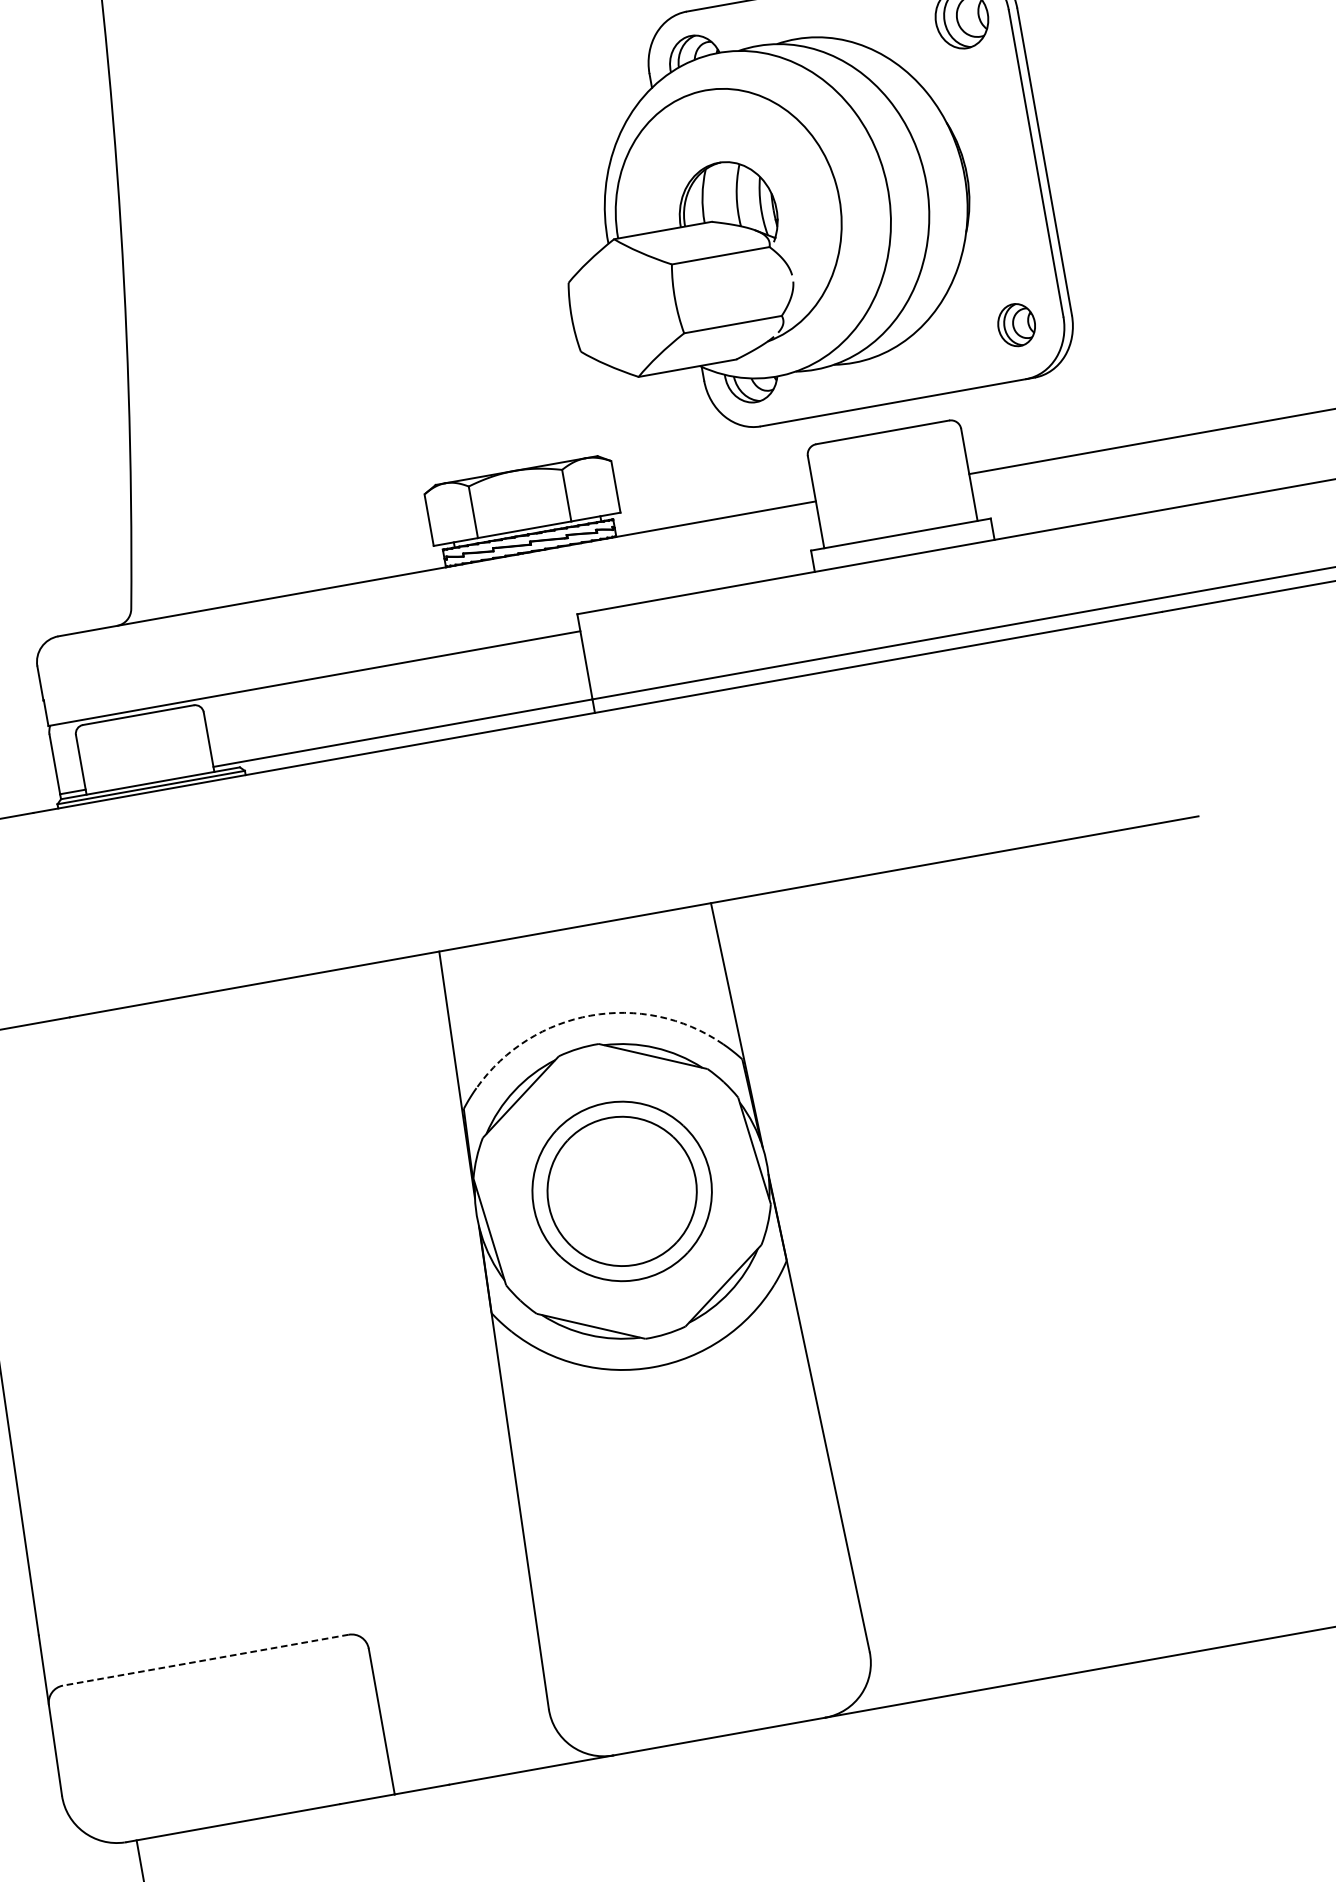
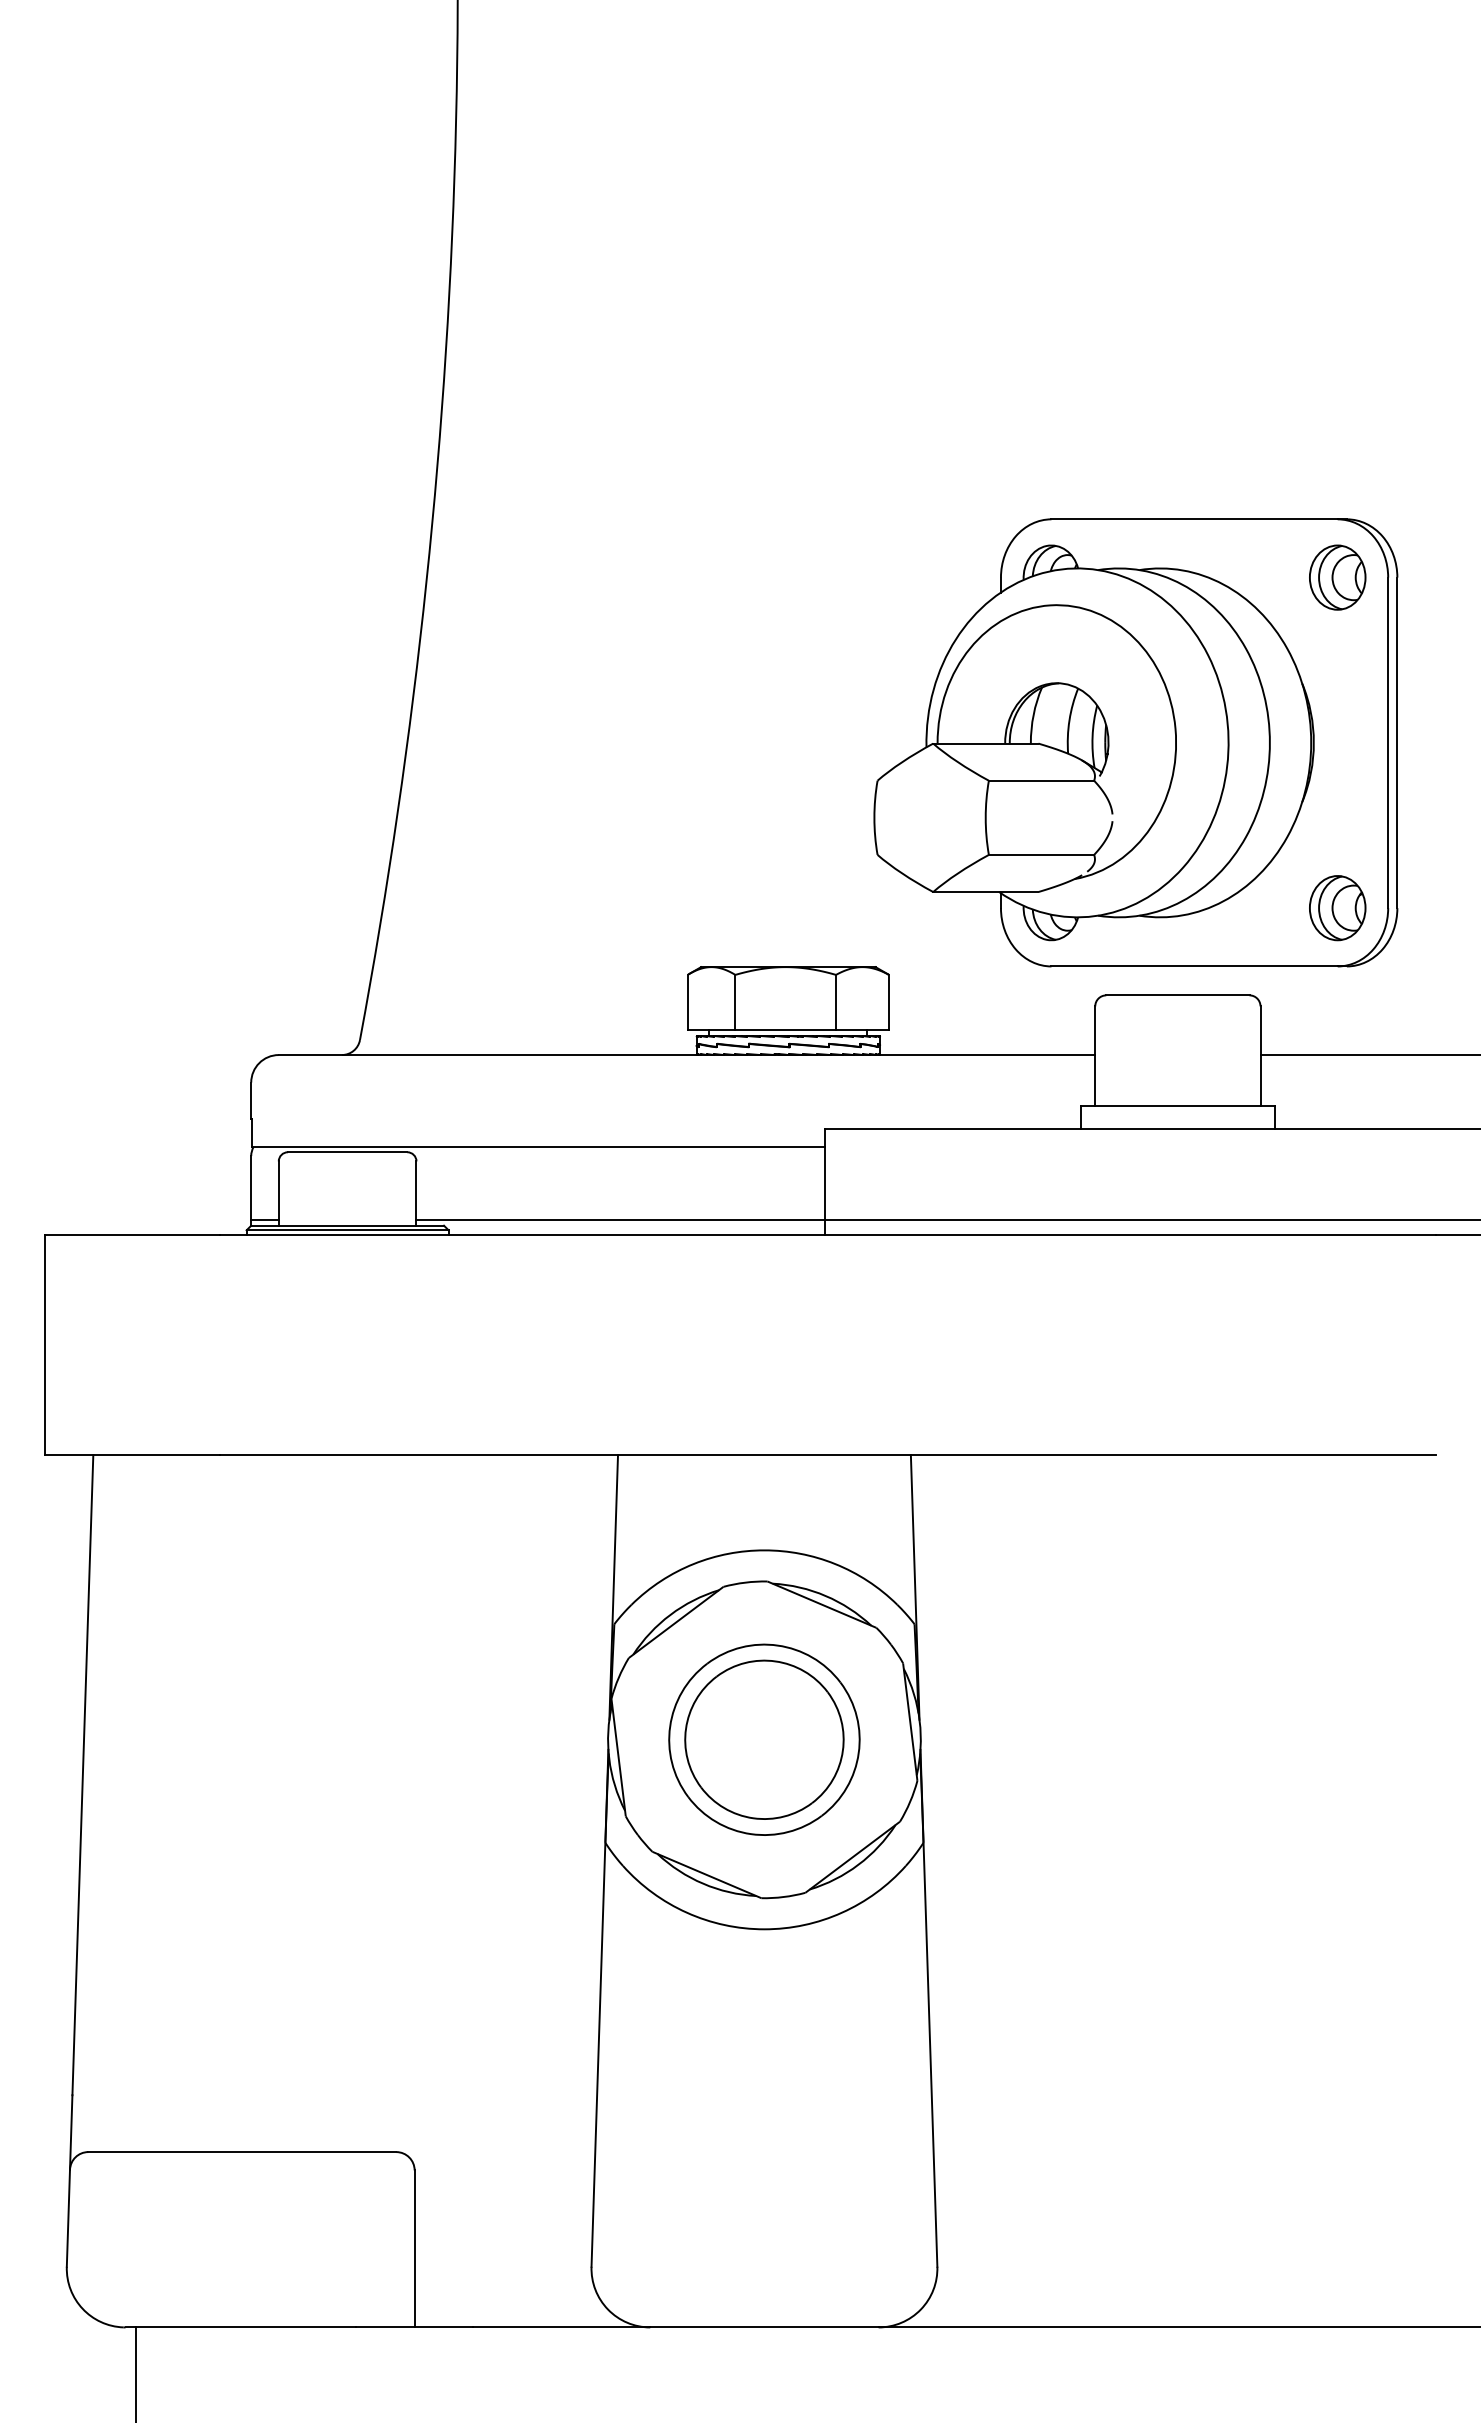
part: (1016, 325) -> (1337, 908), size x1.43
arc: (590, 1015) -> (764, 1550), dashed -> solid
line: (206, 1660) -> (242, 2152), dashed -> solid

